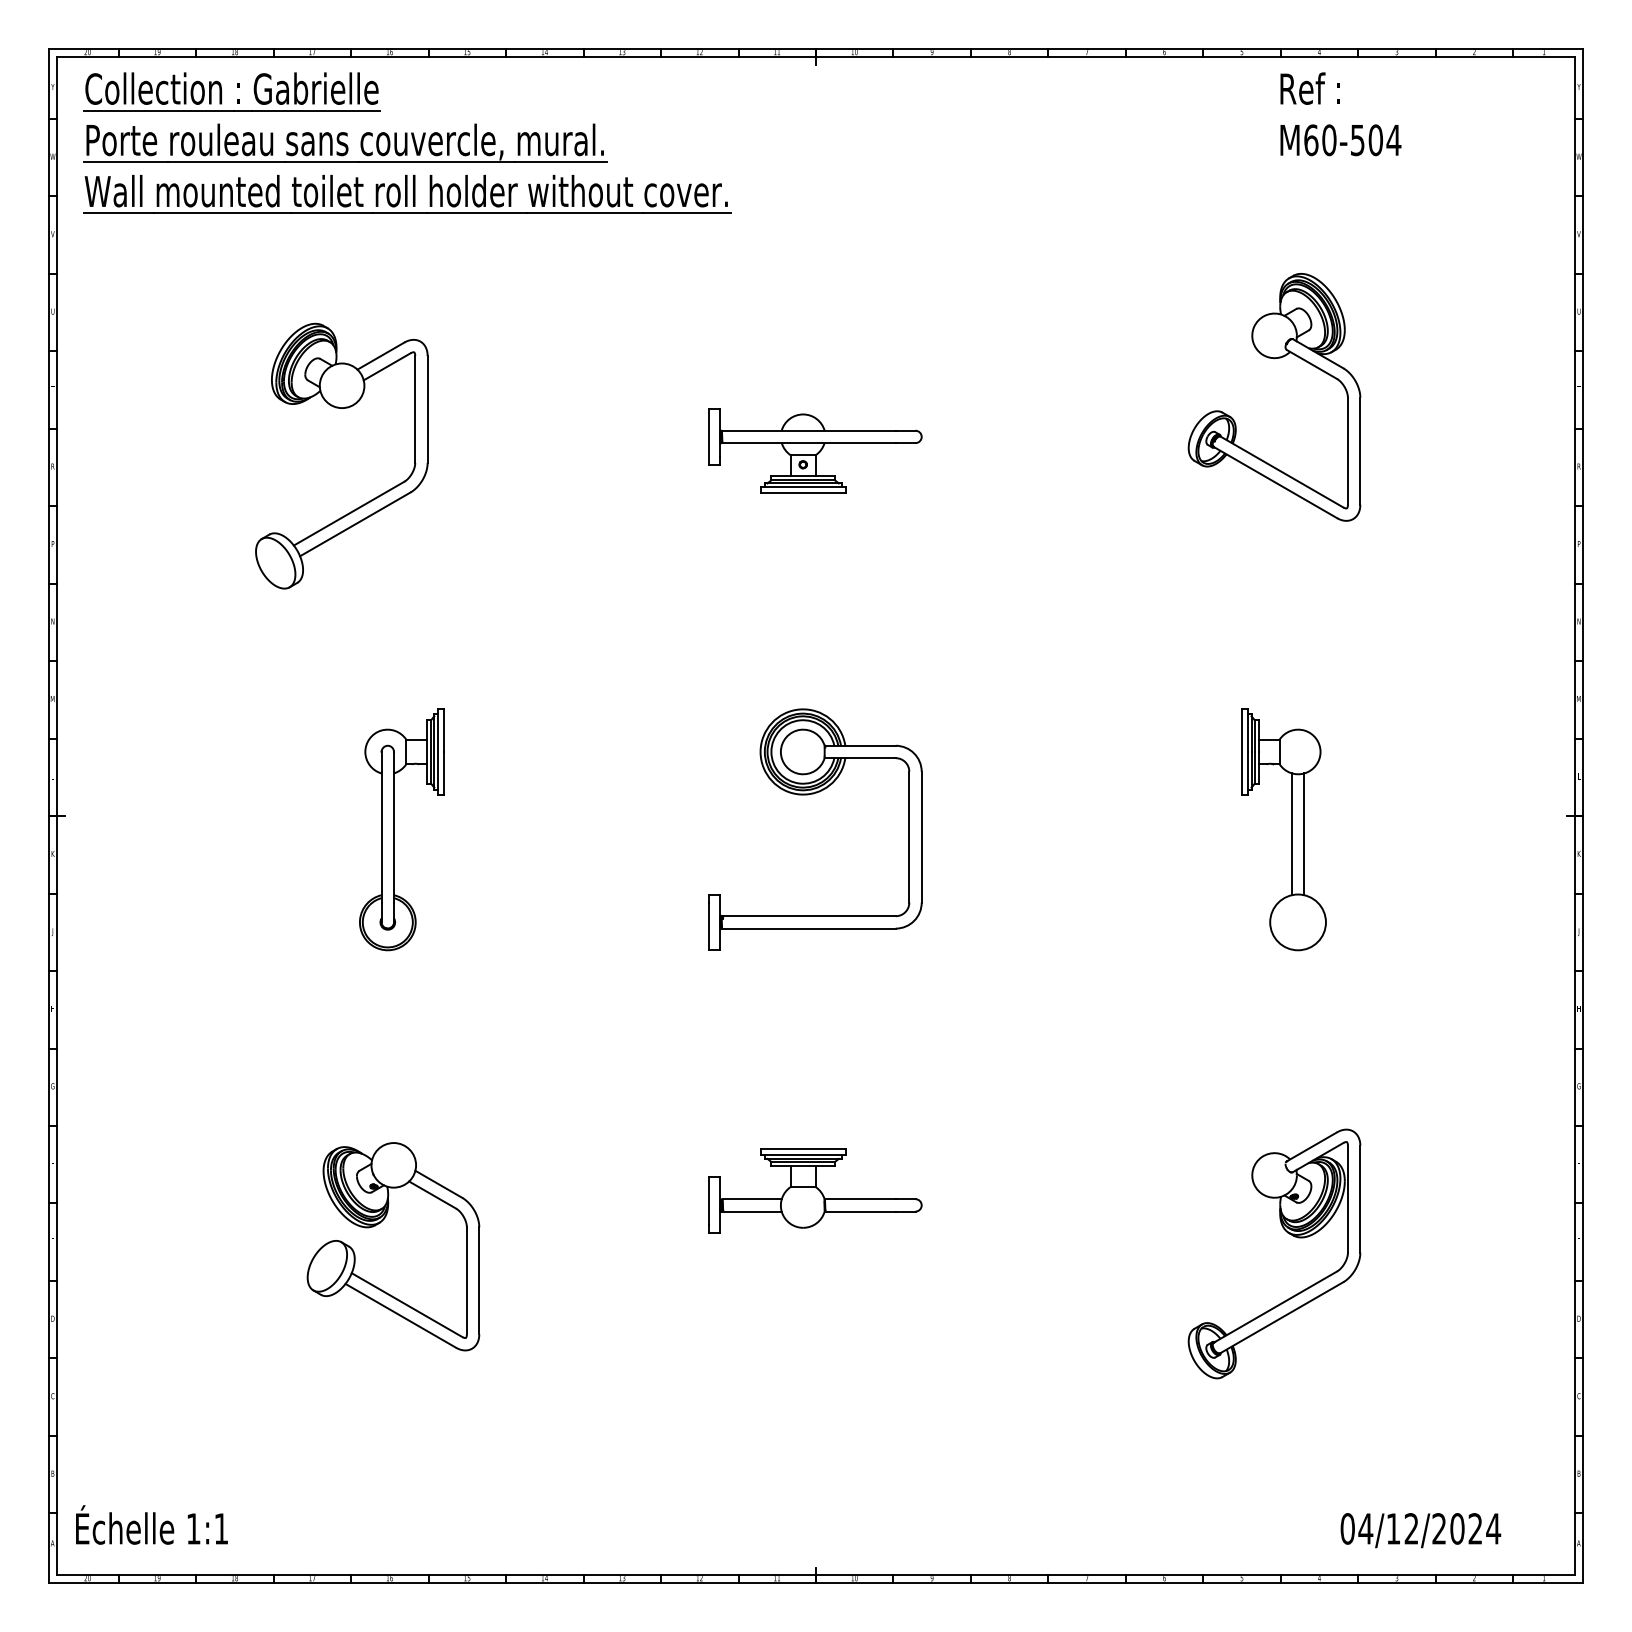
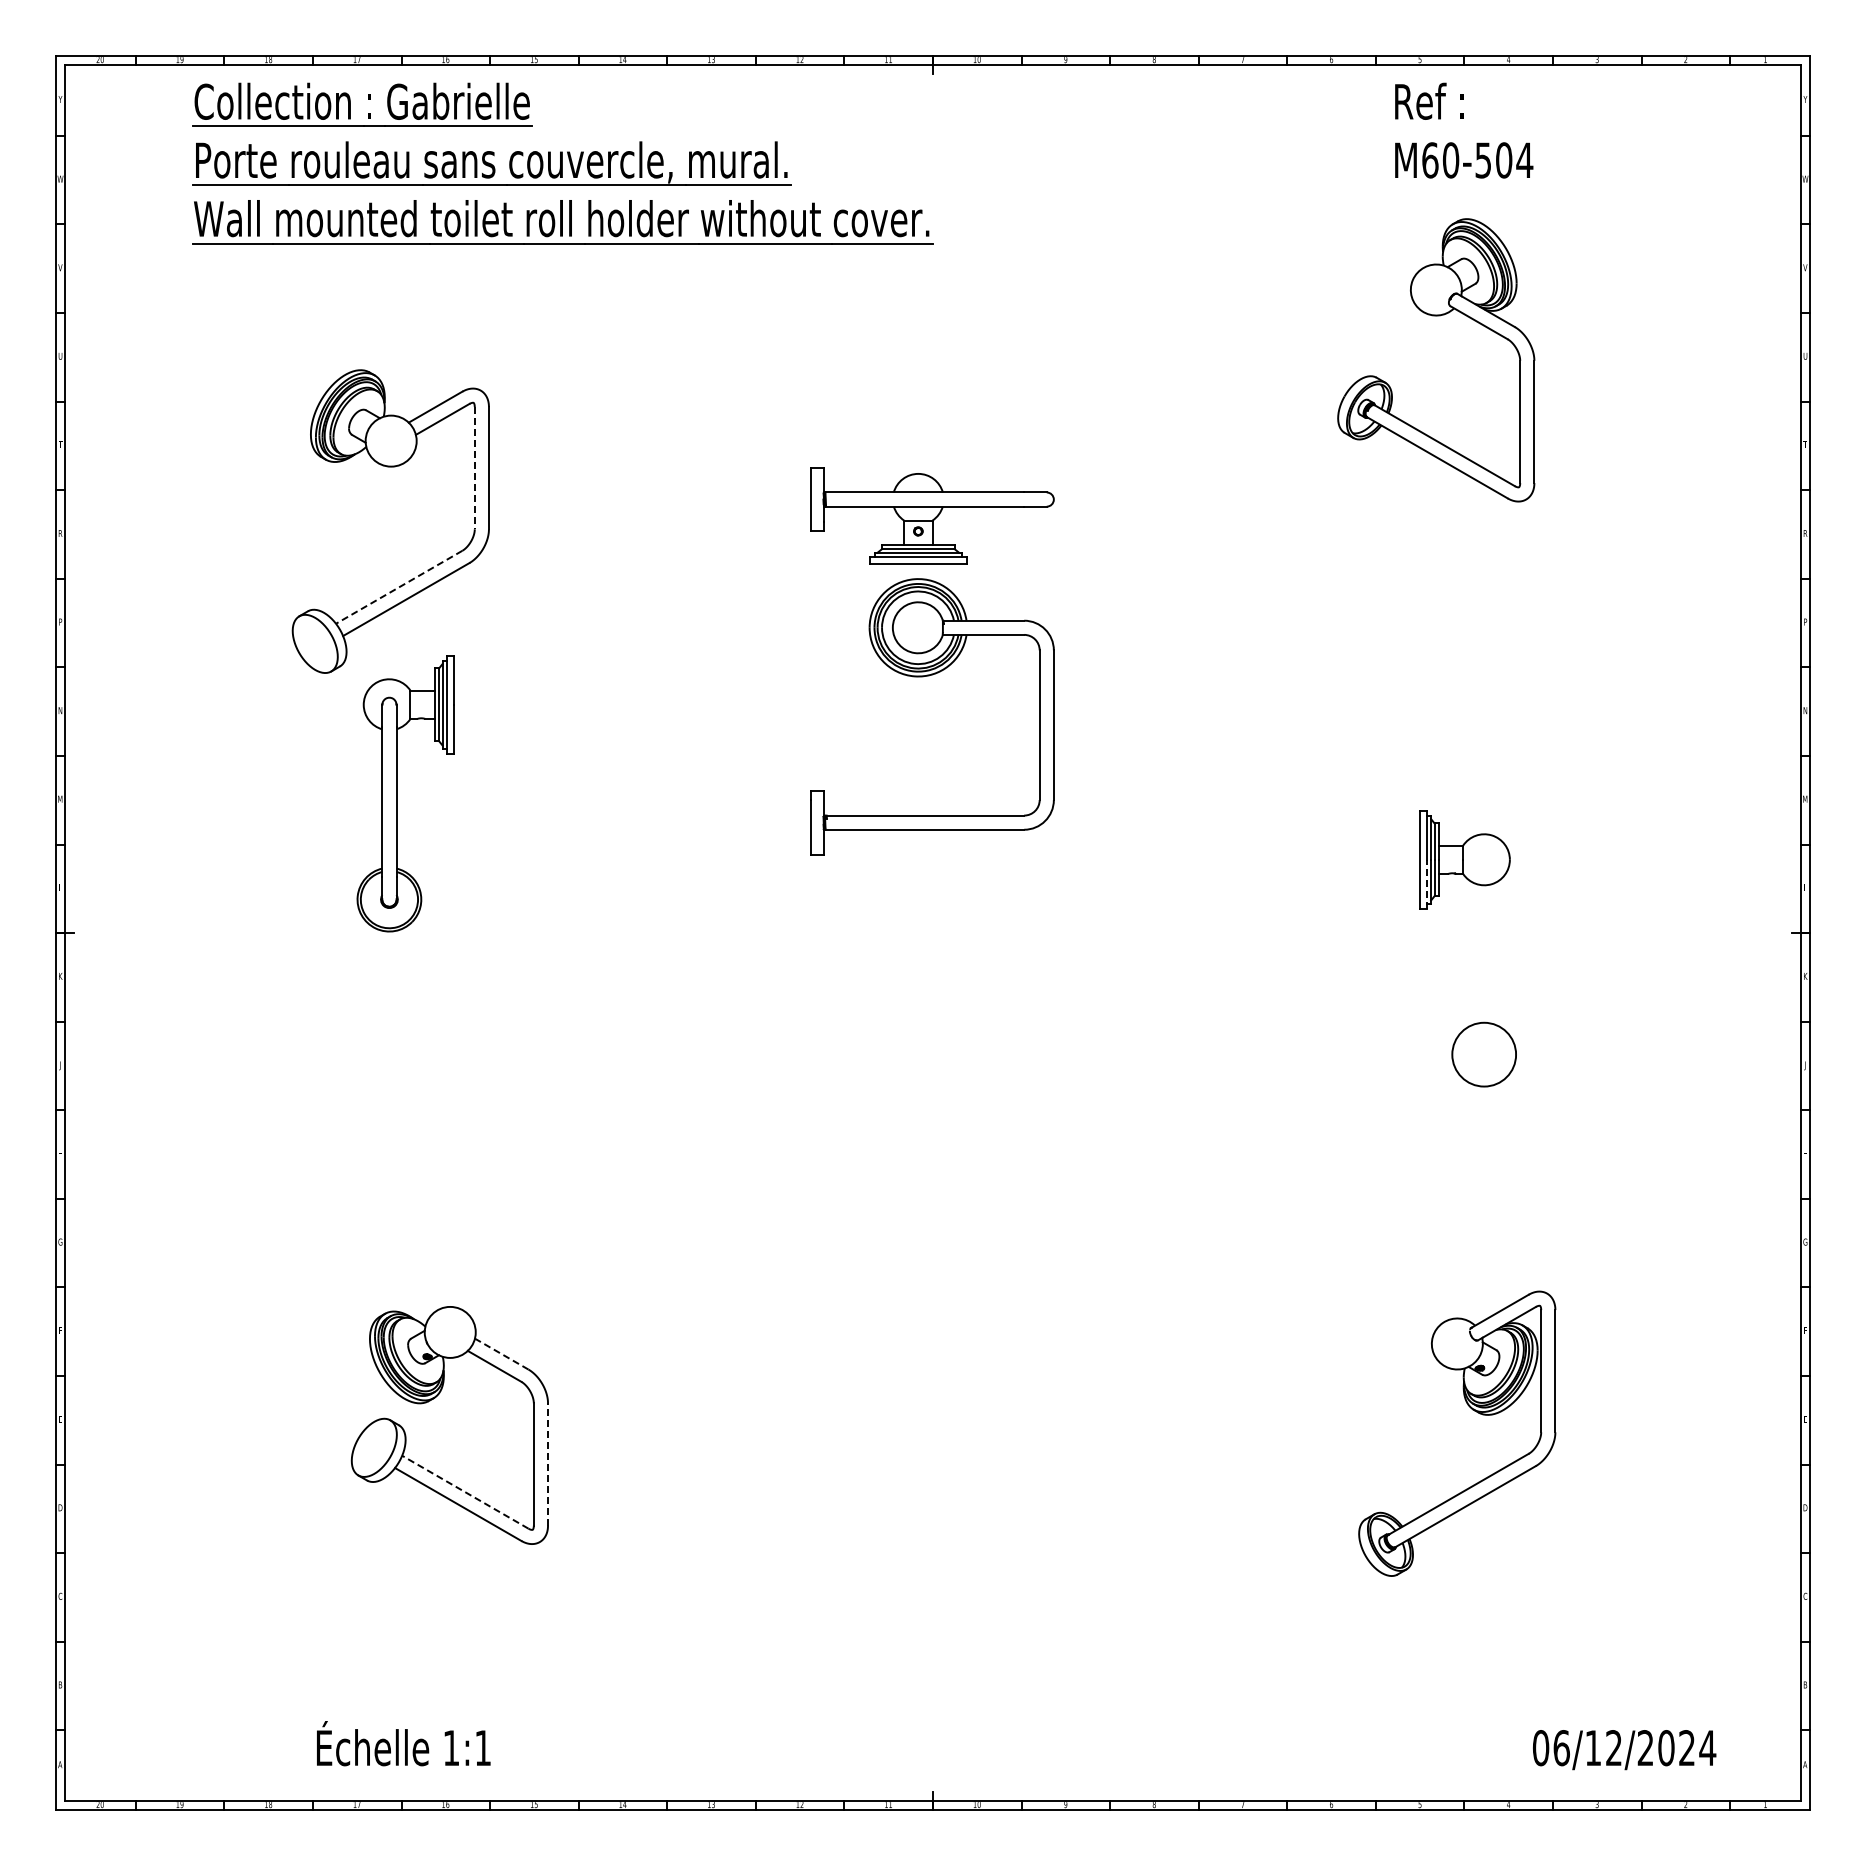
text: (1341, 114) -> (1464, 130), moved
part: (407, 142) -> (562, 163), moved
part: (1274, 359) -> (1436, 316), moved
line: (414, 409) -> (474, 468), solid -> dashed
line: (349, 513) -> (399, 587), solid -> dashed
line: (1247, 772) -> (1426, 883), solid -> dashed
part: (807, 795) -> (923, 677), moved
part: (394, 829) -> (397, 793), moved
line: (1292, 833) -> (1477, 953), removed
line: (1304, 833) -> (1491, 953), removed
line: (438, 1184) -> (501, 1354), solid -> dashed
part: (815, 1190) -> (932, 1361), removed
line: (479, 1279) -> (548, 1463), solid -> dashed
line: (407, 1305) -> (465, 1492), solid -> dashed
text: (151, 1524) -> (403, 1743), moved
text: (1365, 1529) -> (1561, 1748), 04/12/2024 -> 06/12/2024

